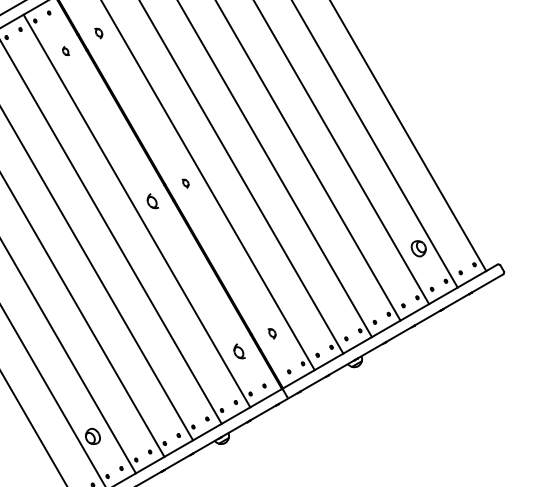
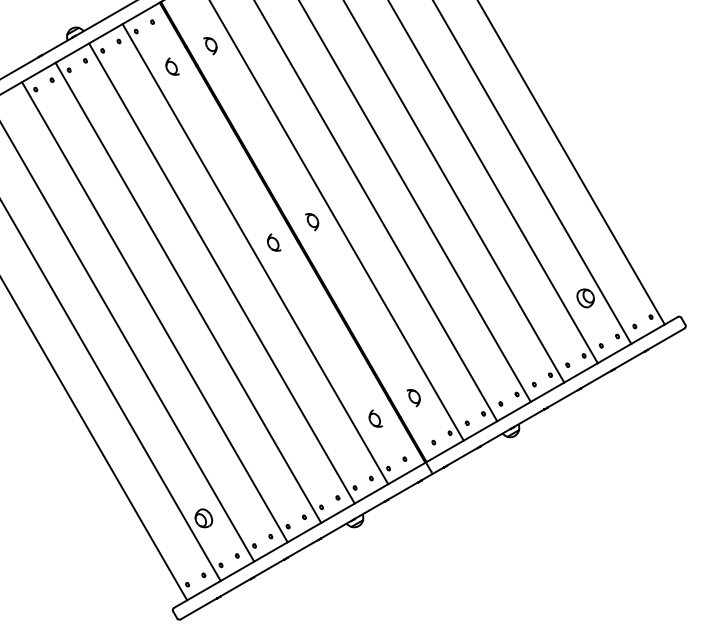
part: (98, 33) -> (210, 46), size x1.43
part: (66, 50) -> (172, 66), size x1.67
part: (185, 184) -> (312, 222), size x1.67
part: (271, 334) -> (413, 398), size x1.43

